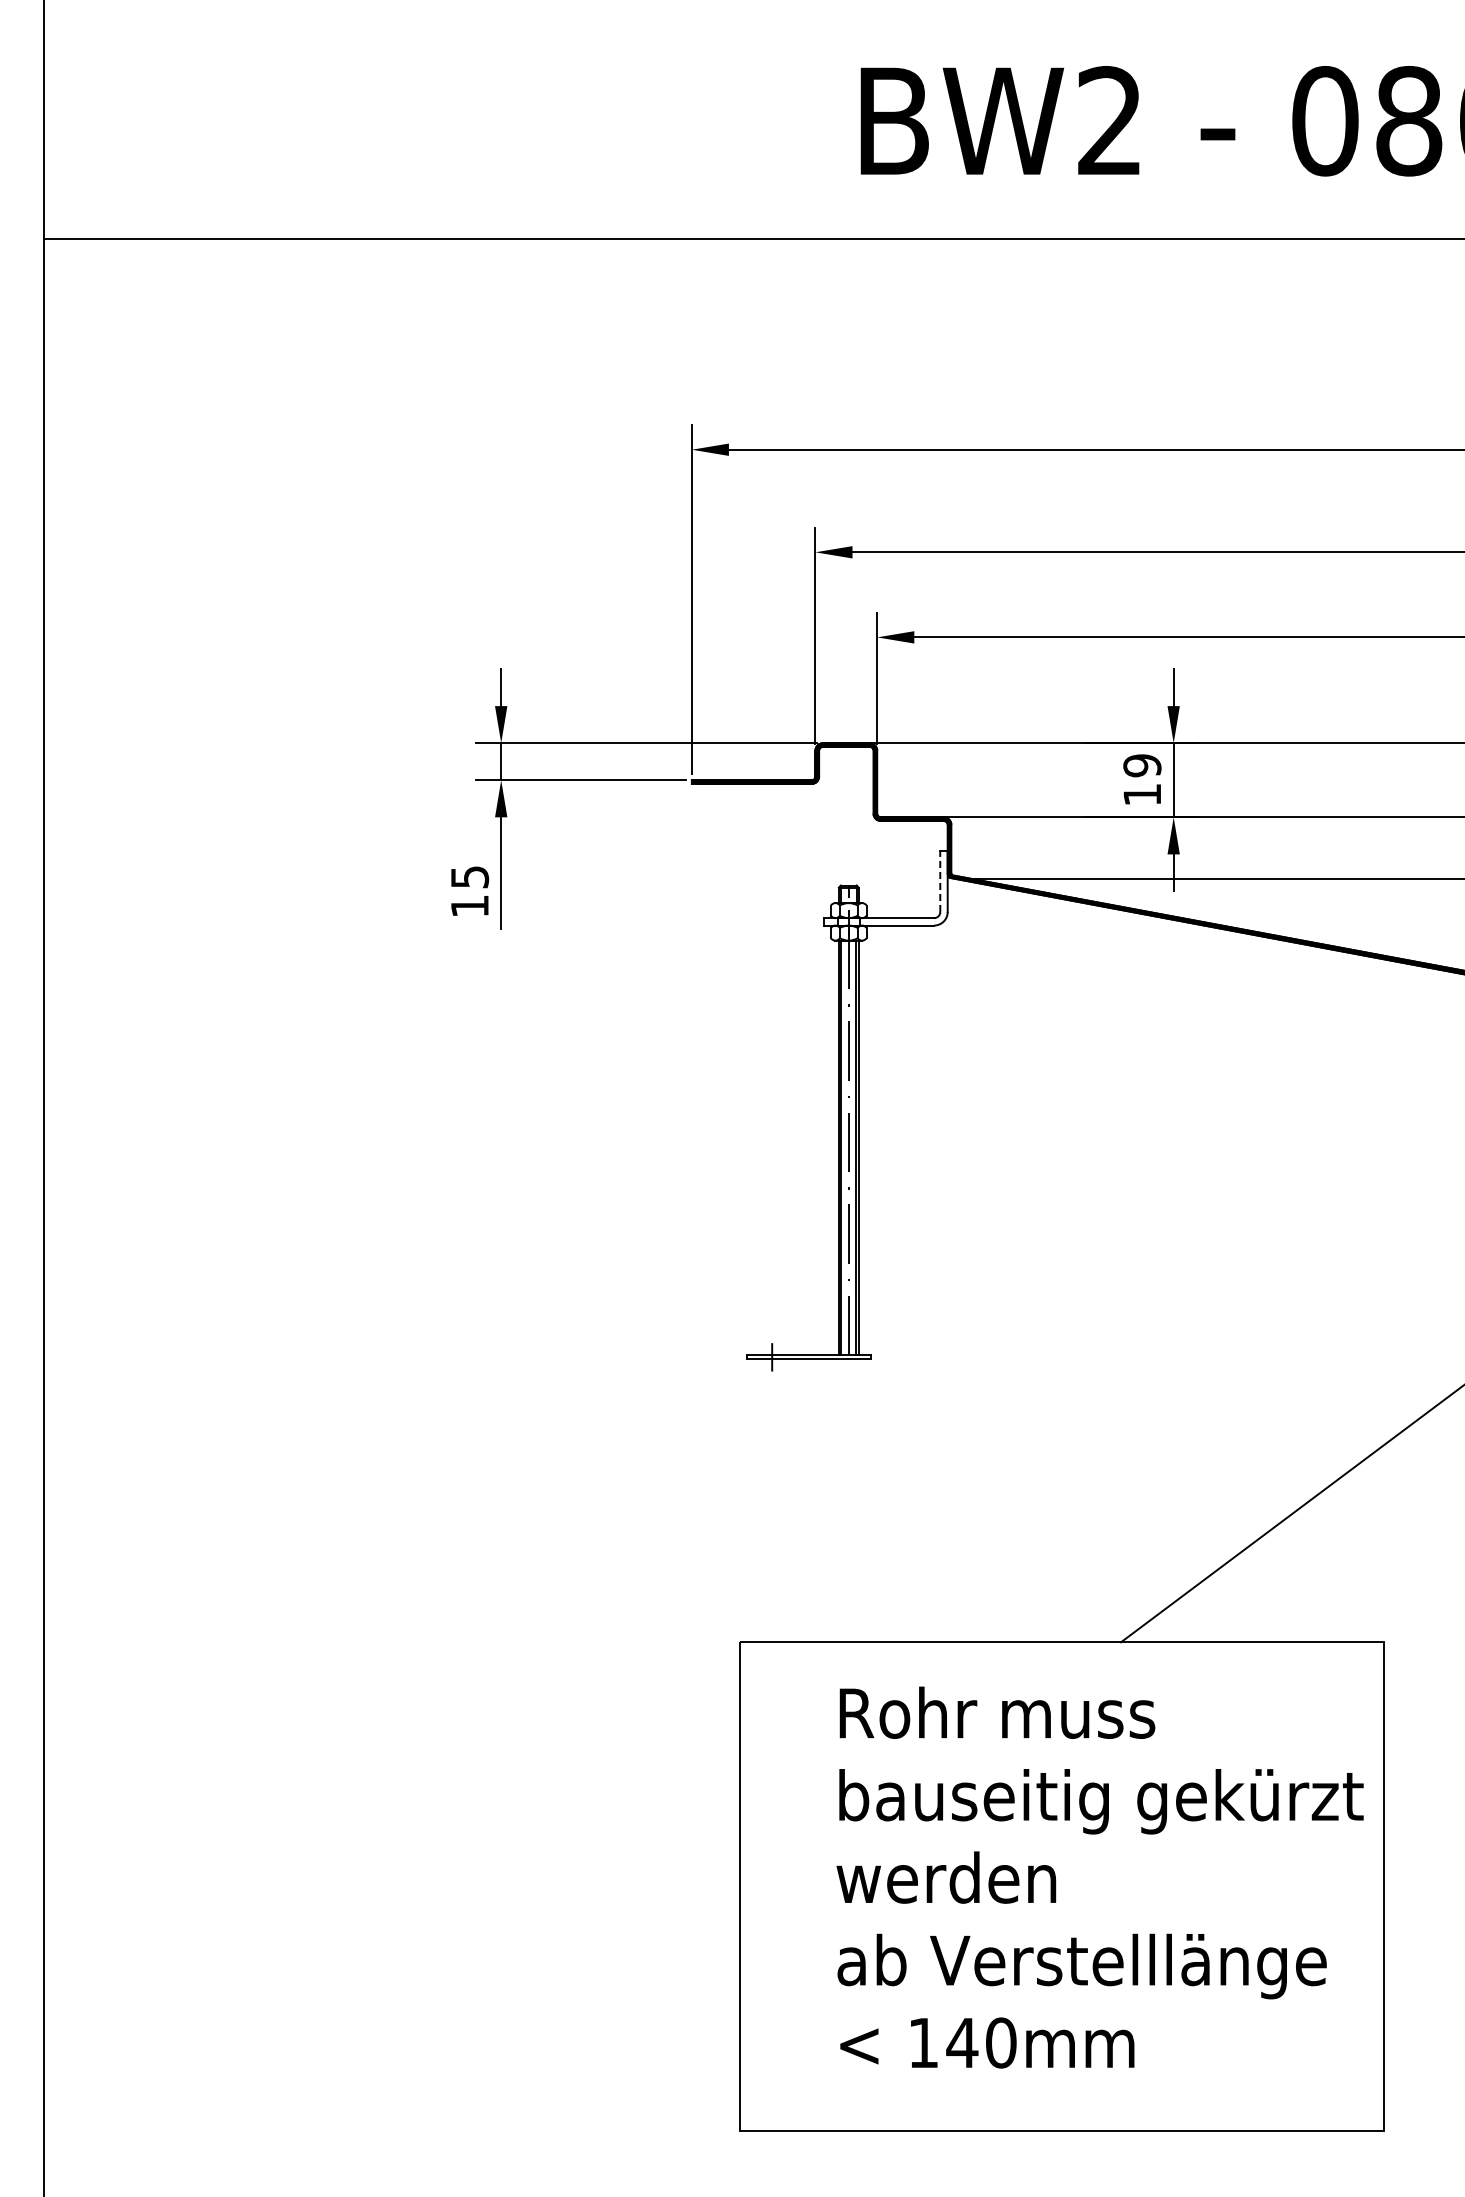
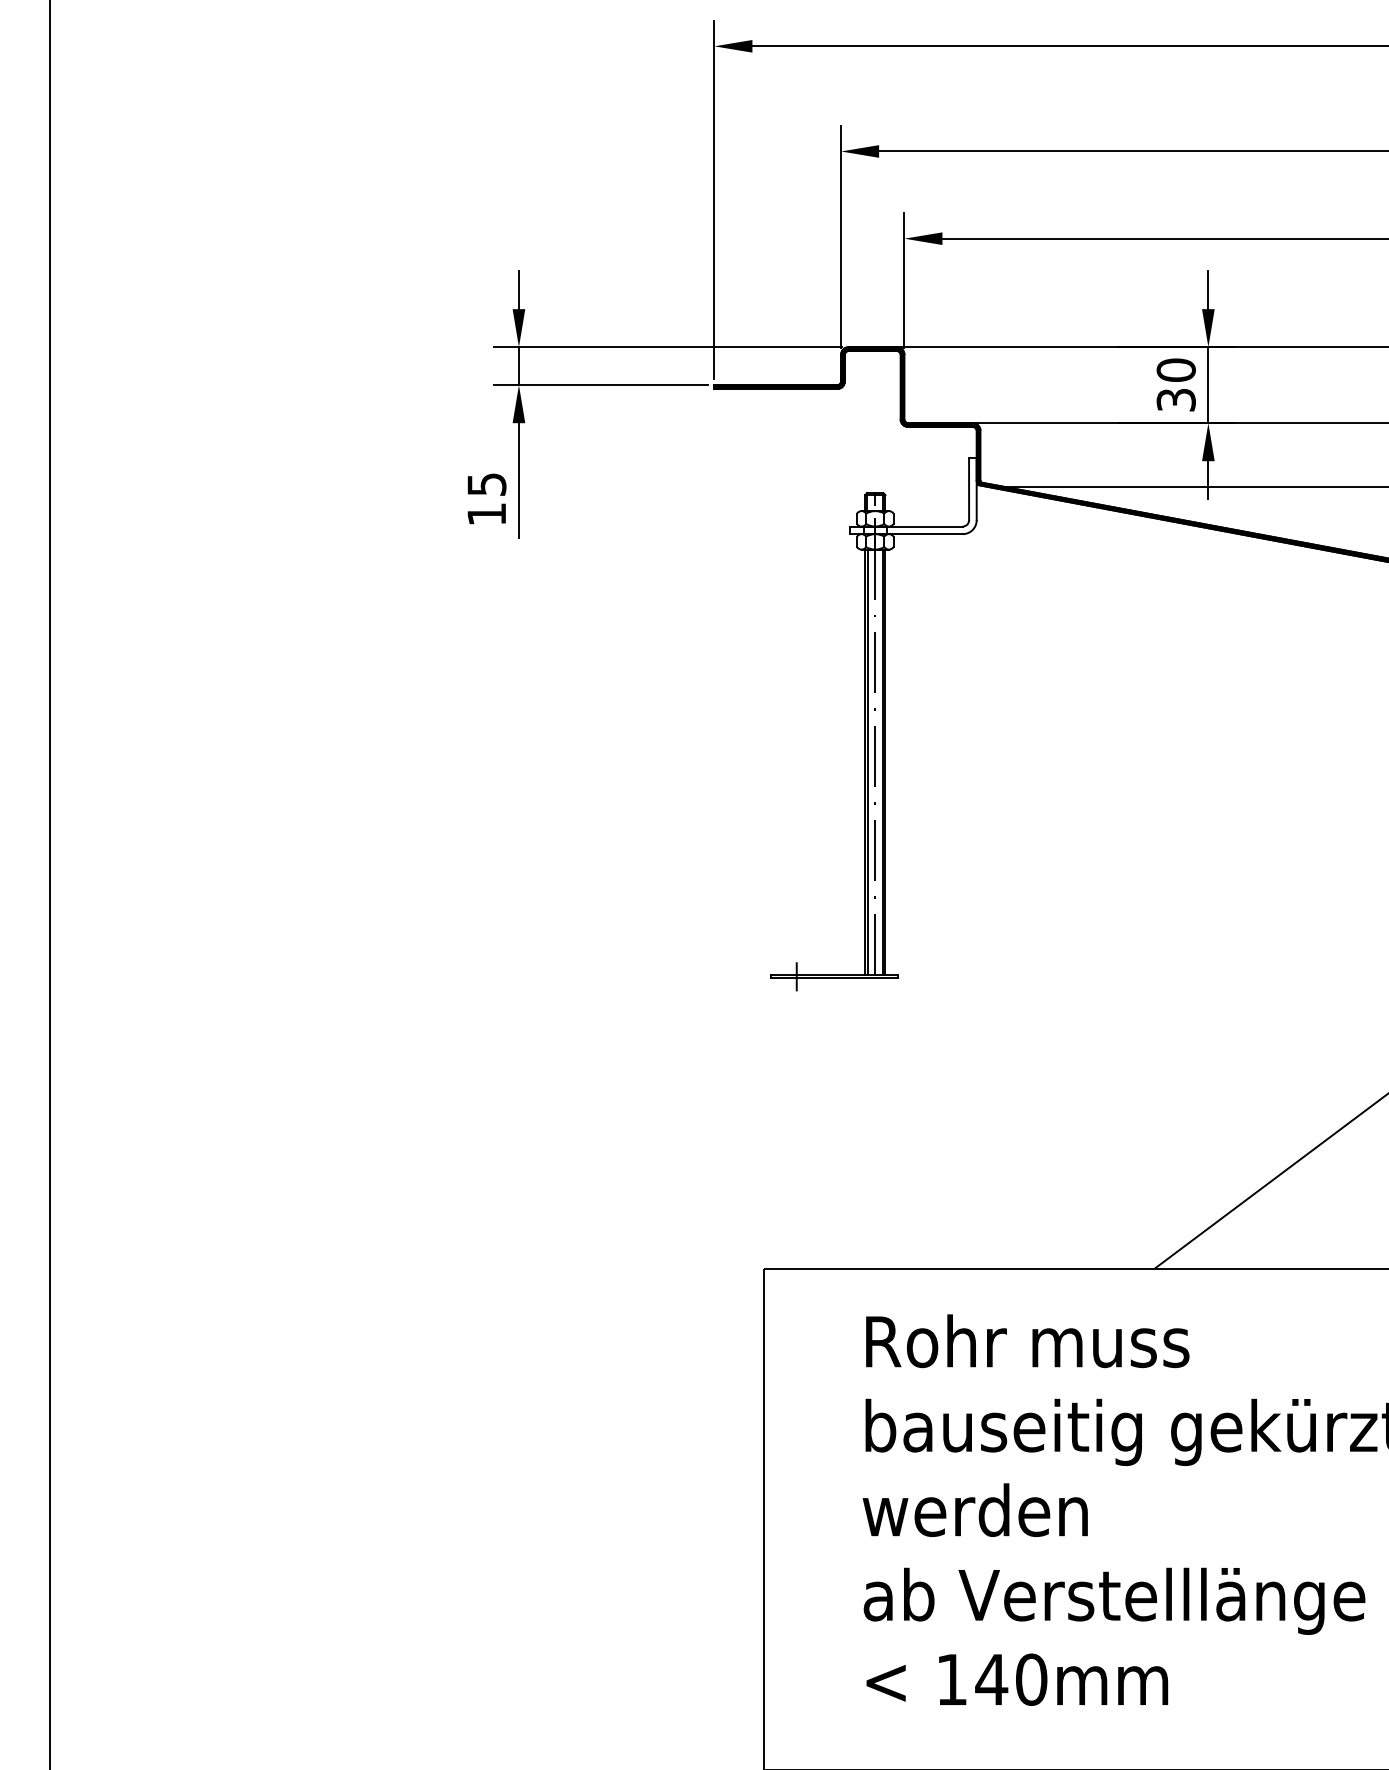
text: (1142, 779) -> (1176, 384), 19 -> 30
line: (940, 881) -> (969, 488), dashed -> solid

